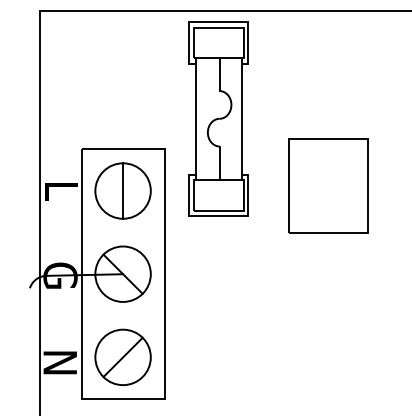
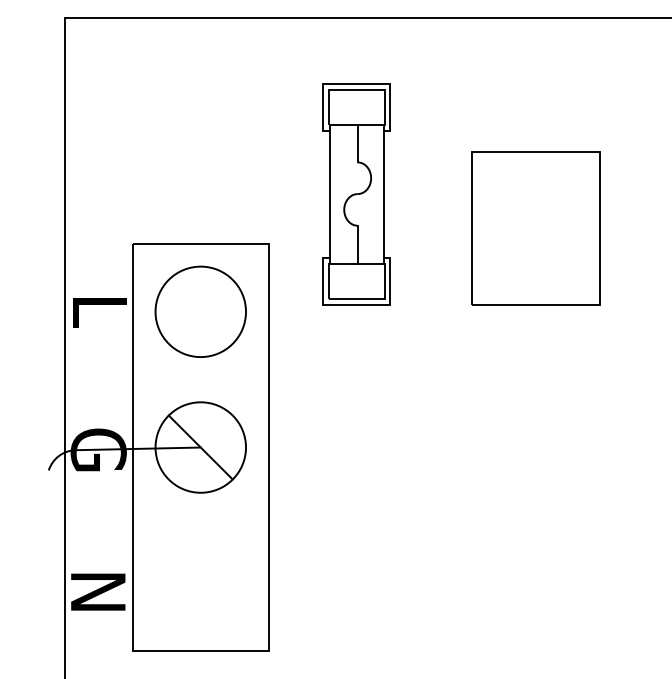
part: (218, 118) -> (356, 193), size x0.7
part: (328, 185) -> (535, 227), moved
line: (123, 190) -> (201, 310), removed
part: (122, 356) -> (199, 581), removed

